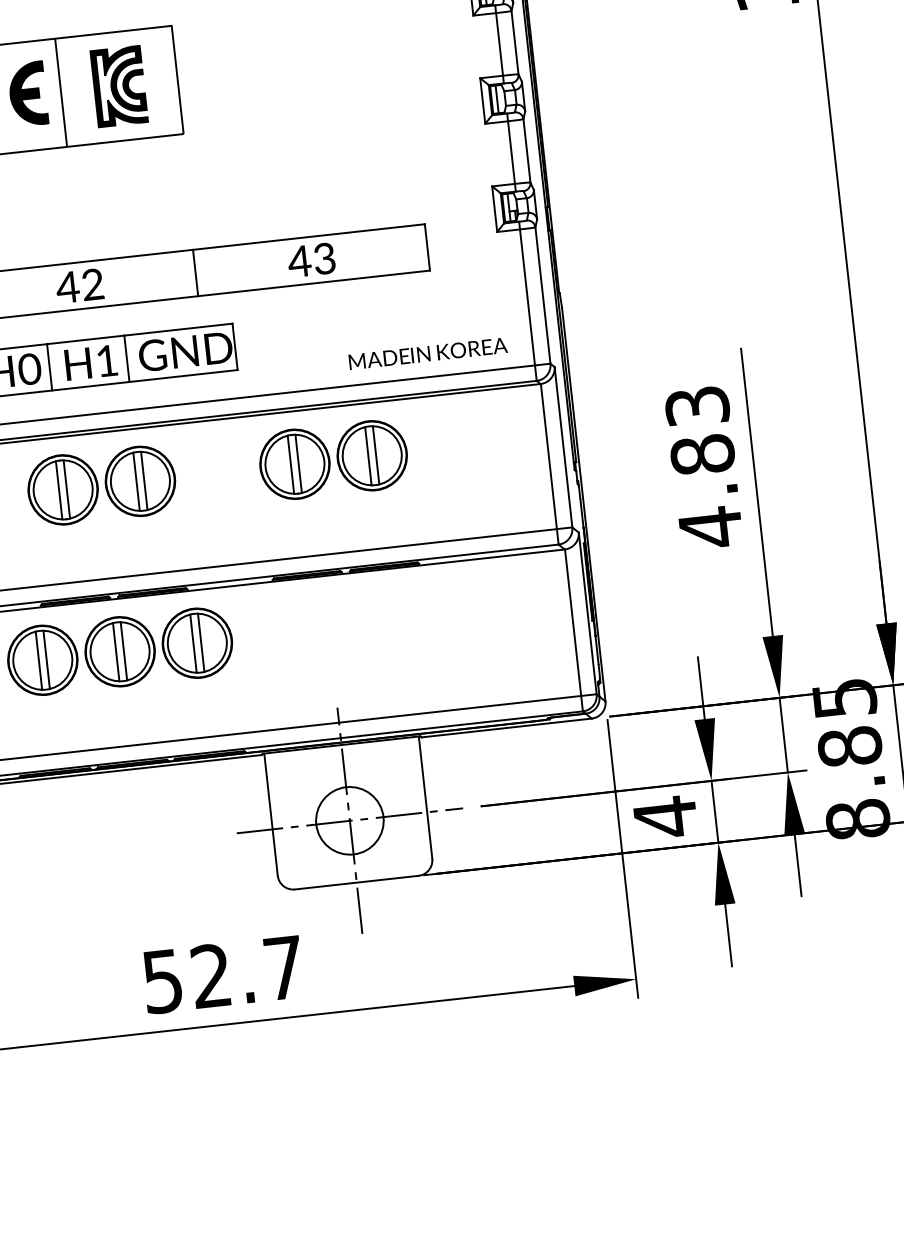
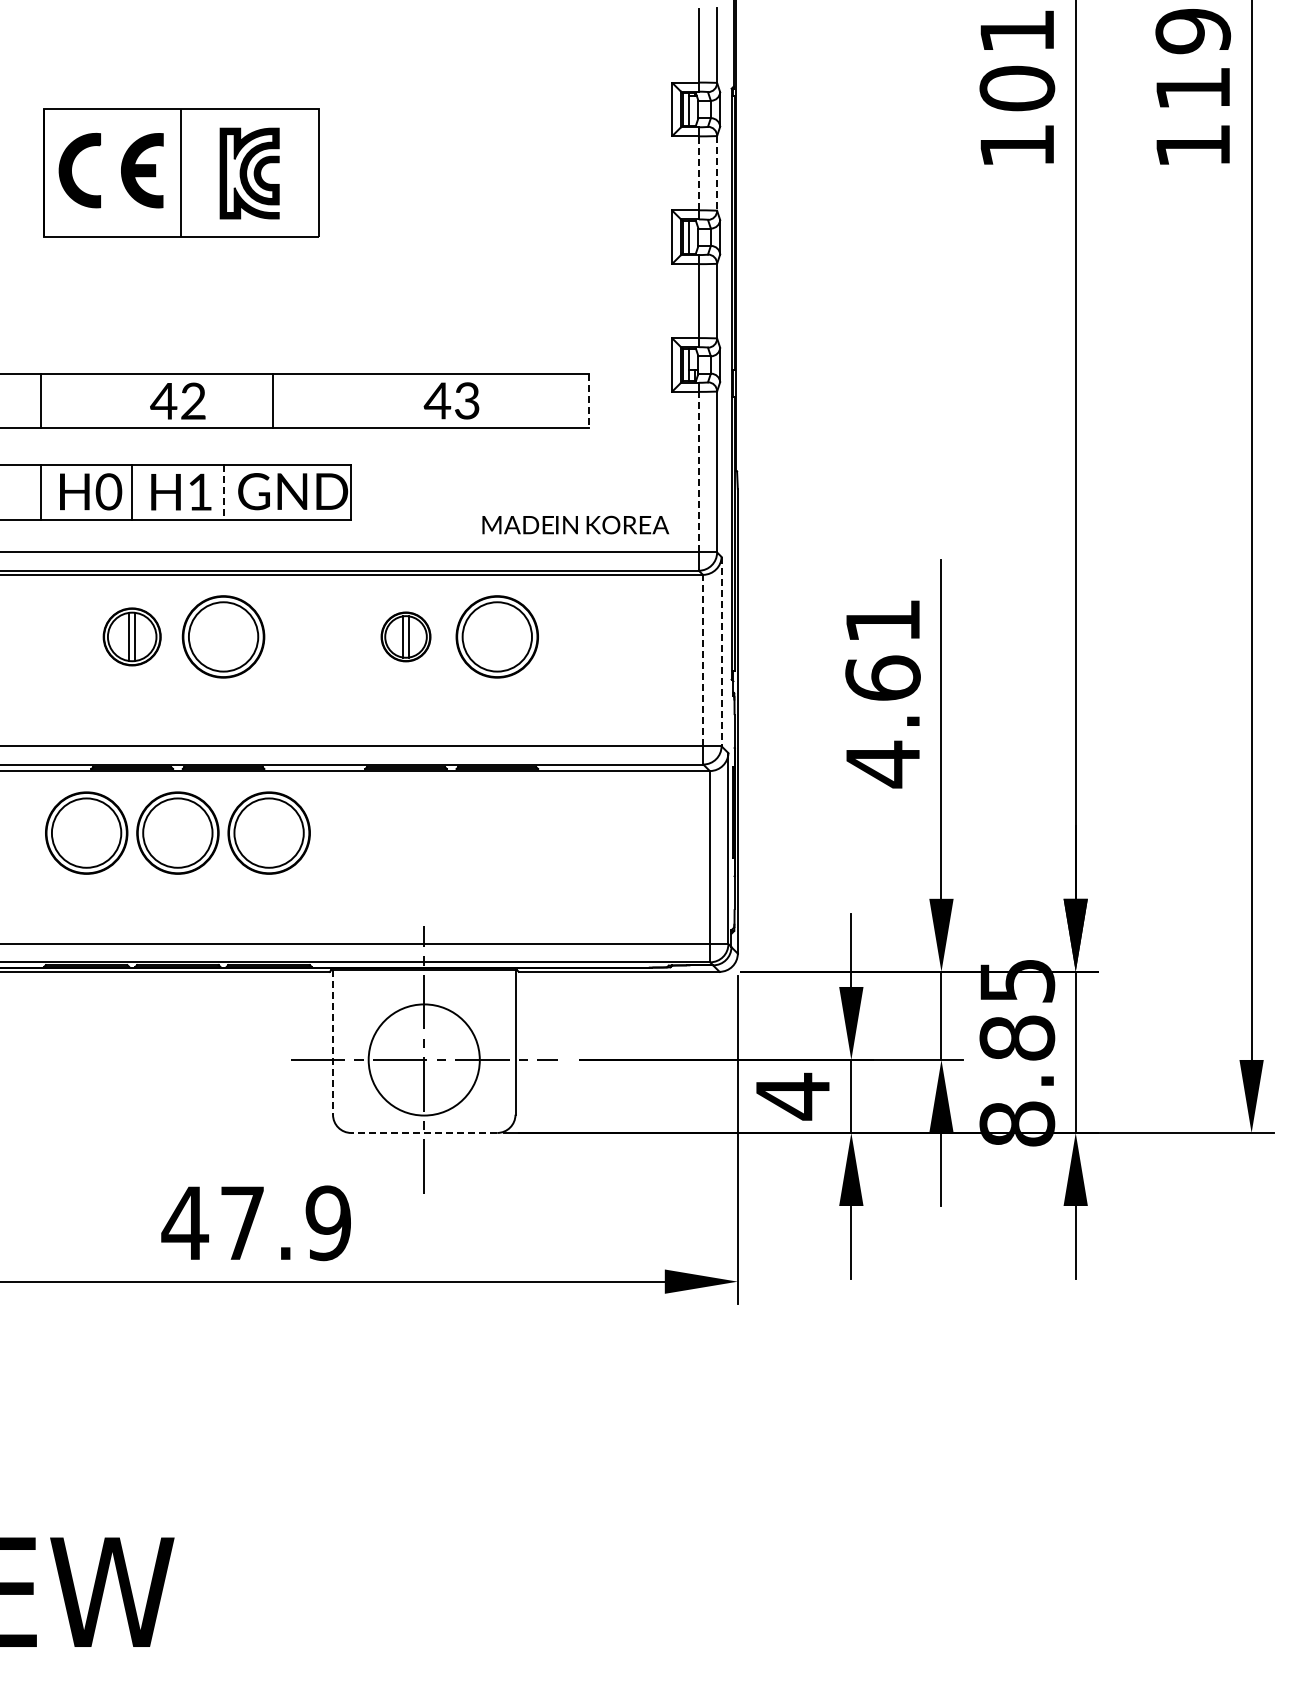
line: (515, 42) -> (717, 173), solid -> dashed
line: (499, 44) -> (698, 173), solid -> dashed
line: (427, 247) -> (588, 401), solid -> dashed
line: (195, 272) -> (272, 400), moved
line: (527, 296) -> (698, 471), solid -> dashed
line: (126, 359) -> (223, 492), solid -> dashed
text: (699, 430) -> (882, 649), 4.83 -> 4.61
line: (563, 447) -> (721, 651), solid -> dashed
line: (368, 455) -> (492, 636), removed
line: (375, 455) -> (501, 636), removed
line: (549, 456) -> (703, 660), solid -> dashed
part: (294, 464) -> (405, 636), size x0.6
line: (144, 480) -> (228, 636), removed
line: (136, 481) -> (219, 636), removed
part: (62, 489) -> (131, 636), size x0.7
line: (200, 642) -> (273, 832), removed
line: (193, 643) -> (264, 832), removed
line: (123, 650) -> (182, 832), removed
line: (116, 651) -> (173, 832), removed
line: (46, 659) -> (91, 832), removed
line: (39, 660) -> (82, 832), removed
line: (271, 815) -> (333, 1043), solid -> dashed
circle: (349, 820) -> (423, 1059), size x1.4
line: (356, 882) -> (423, 1132), solid -> dashed
text: (222, 975) -> (255, 1223), 52.7 -> 47.9

